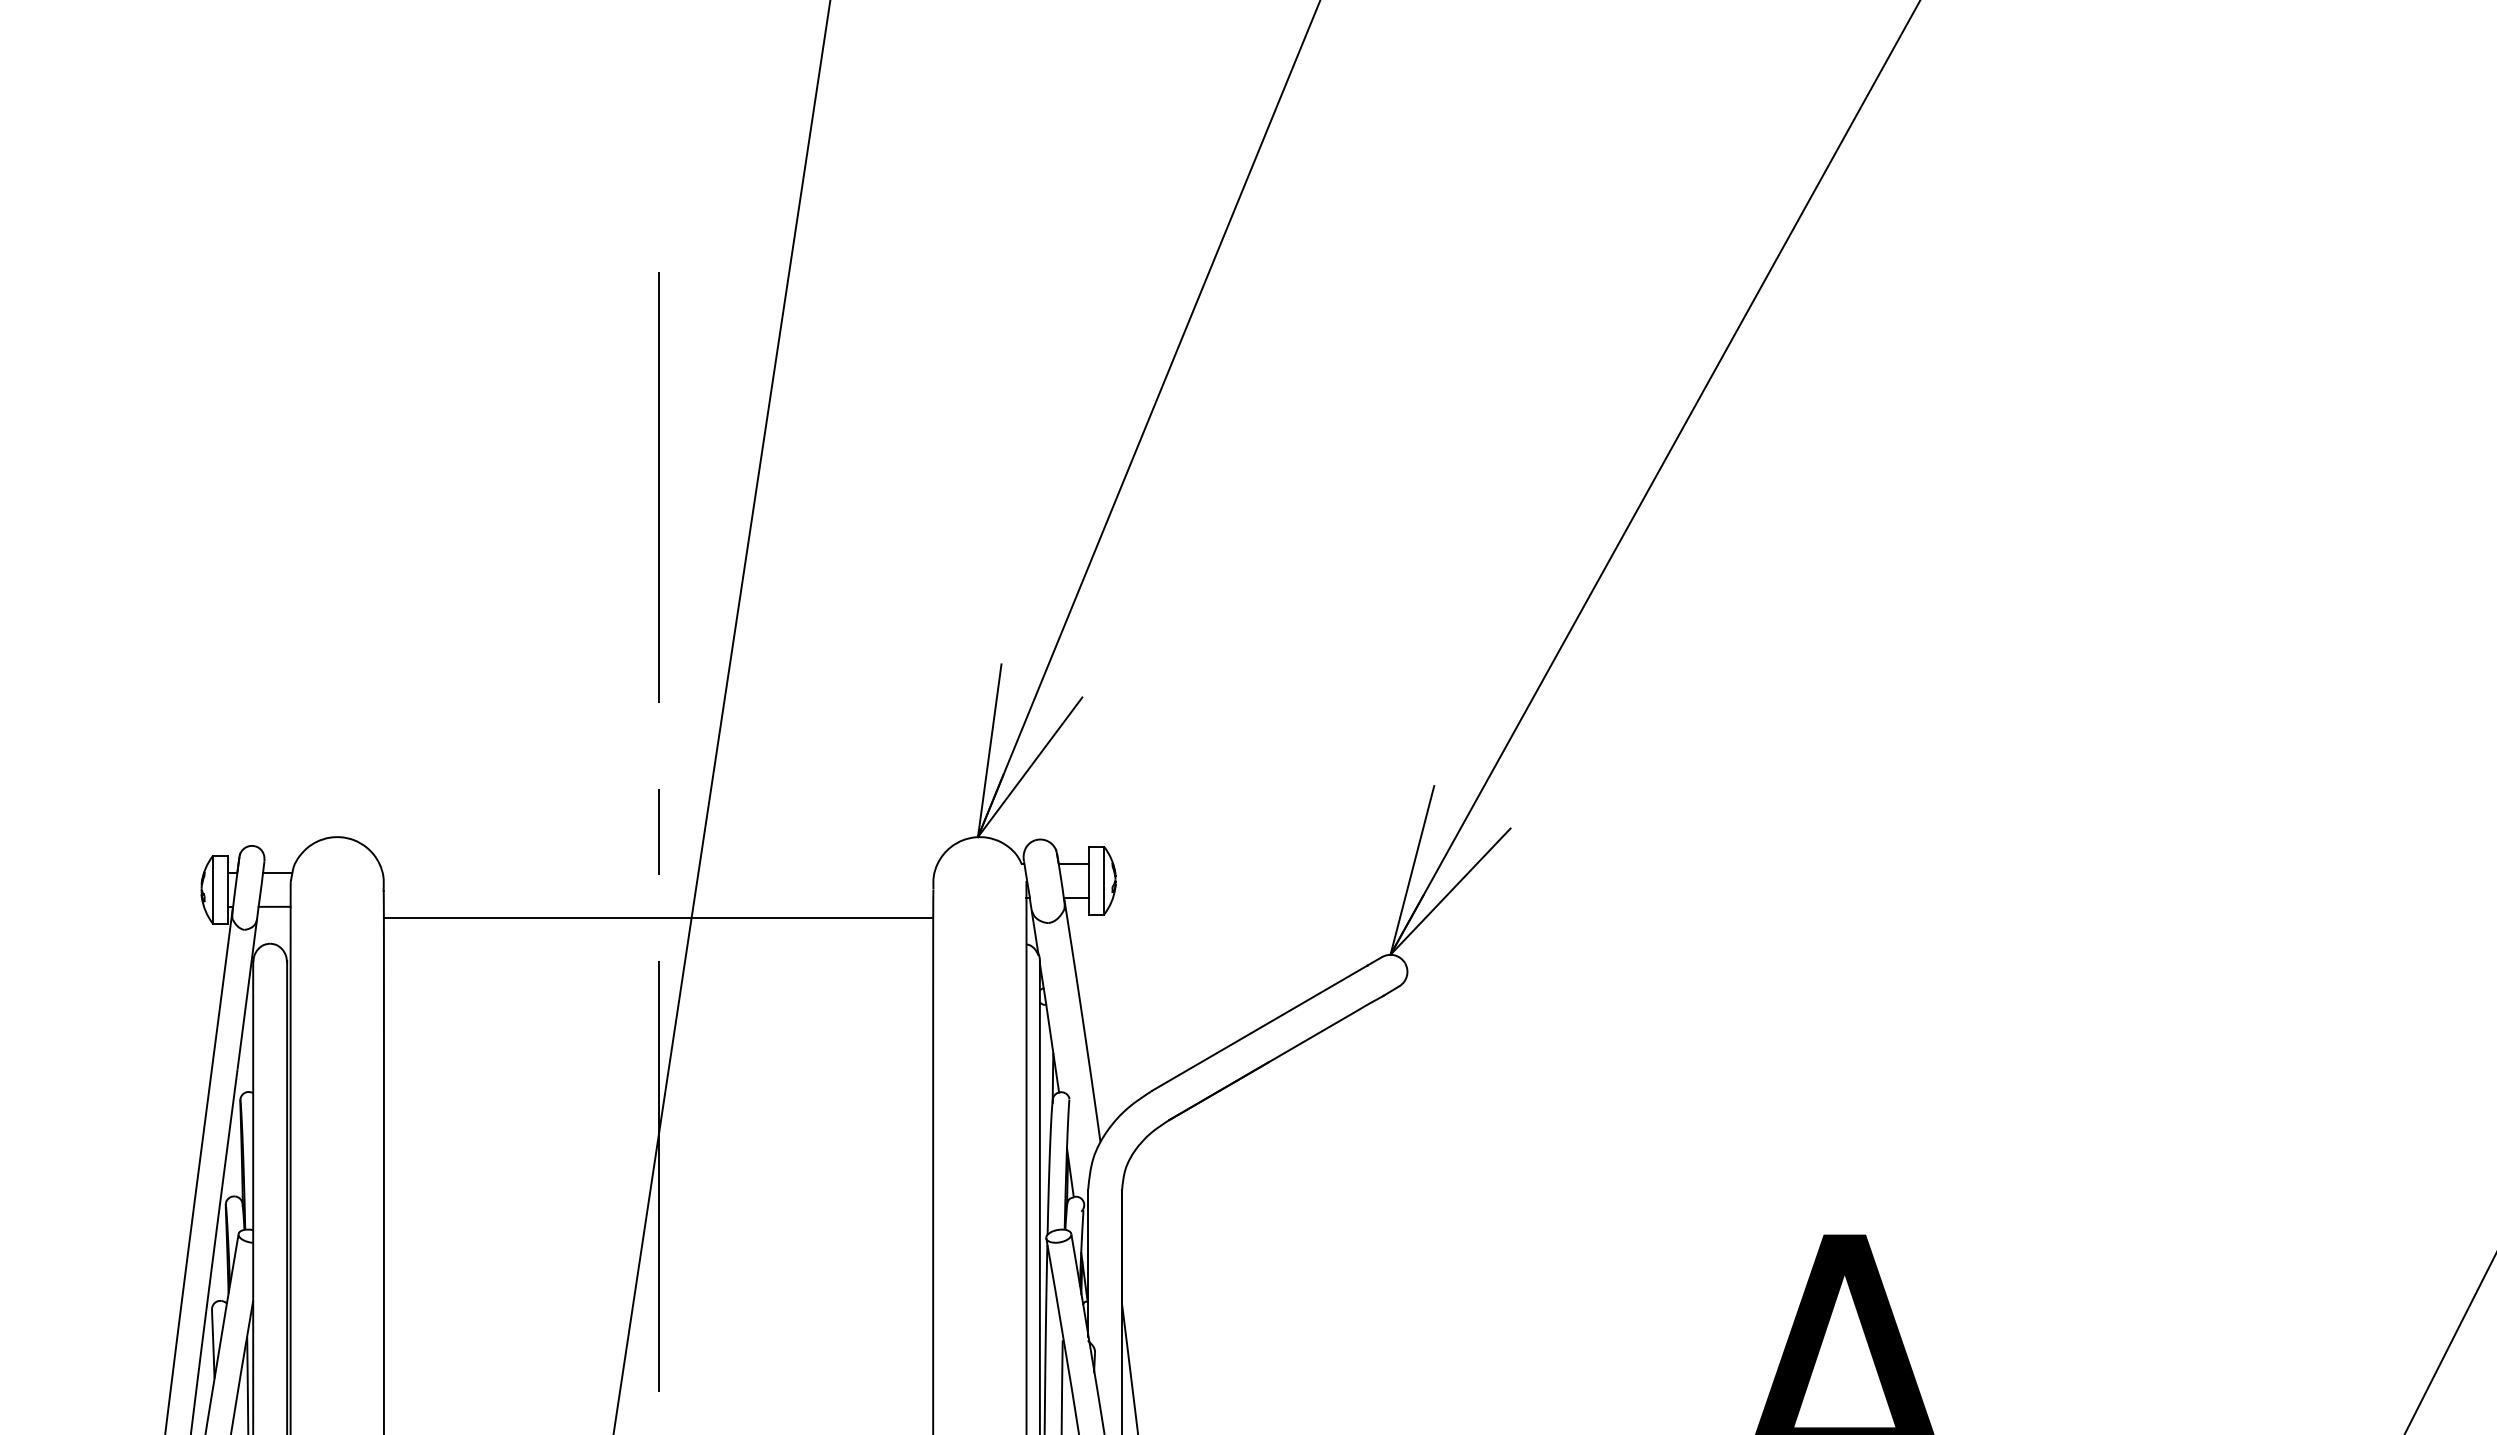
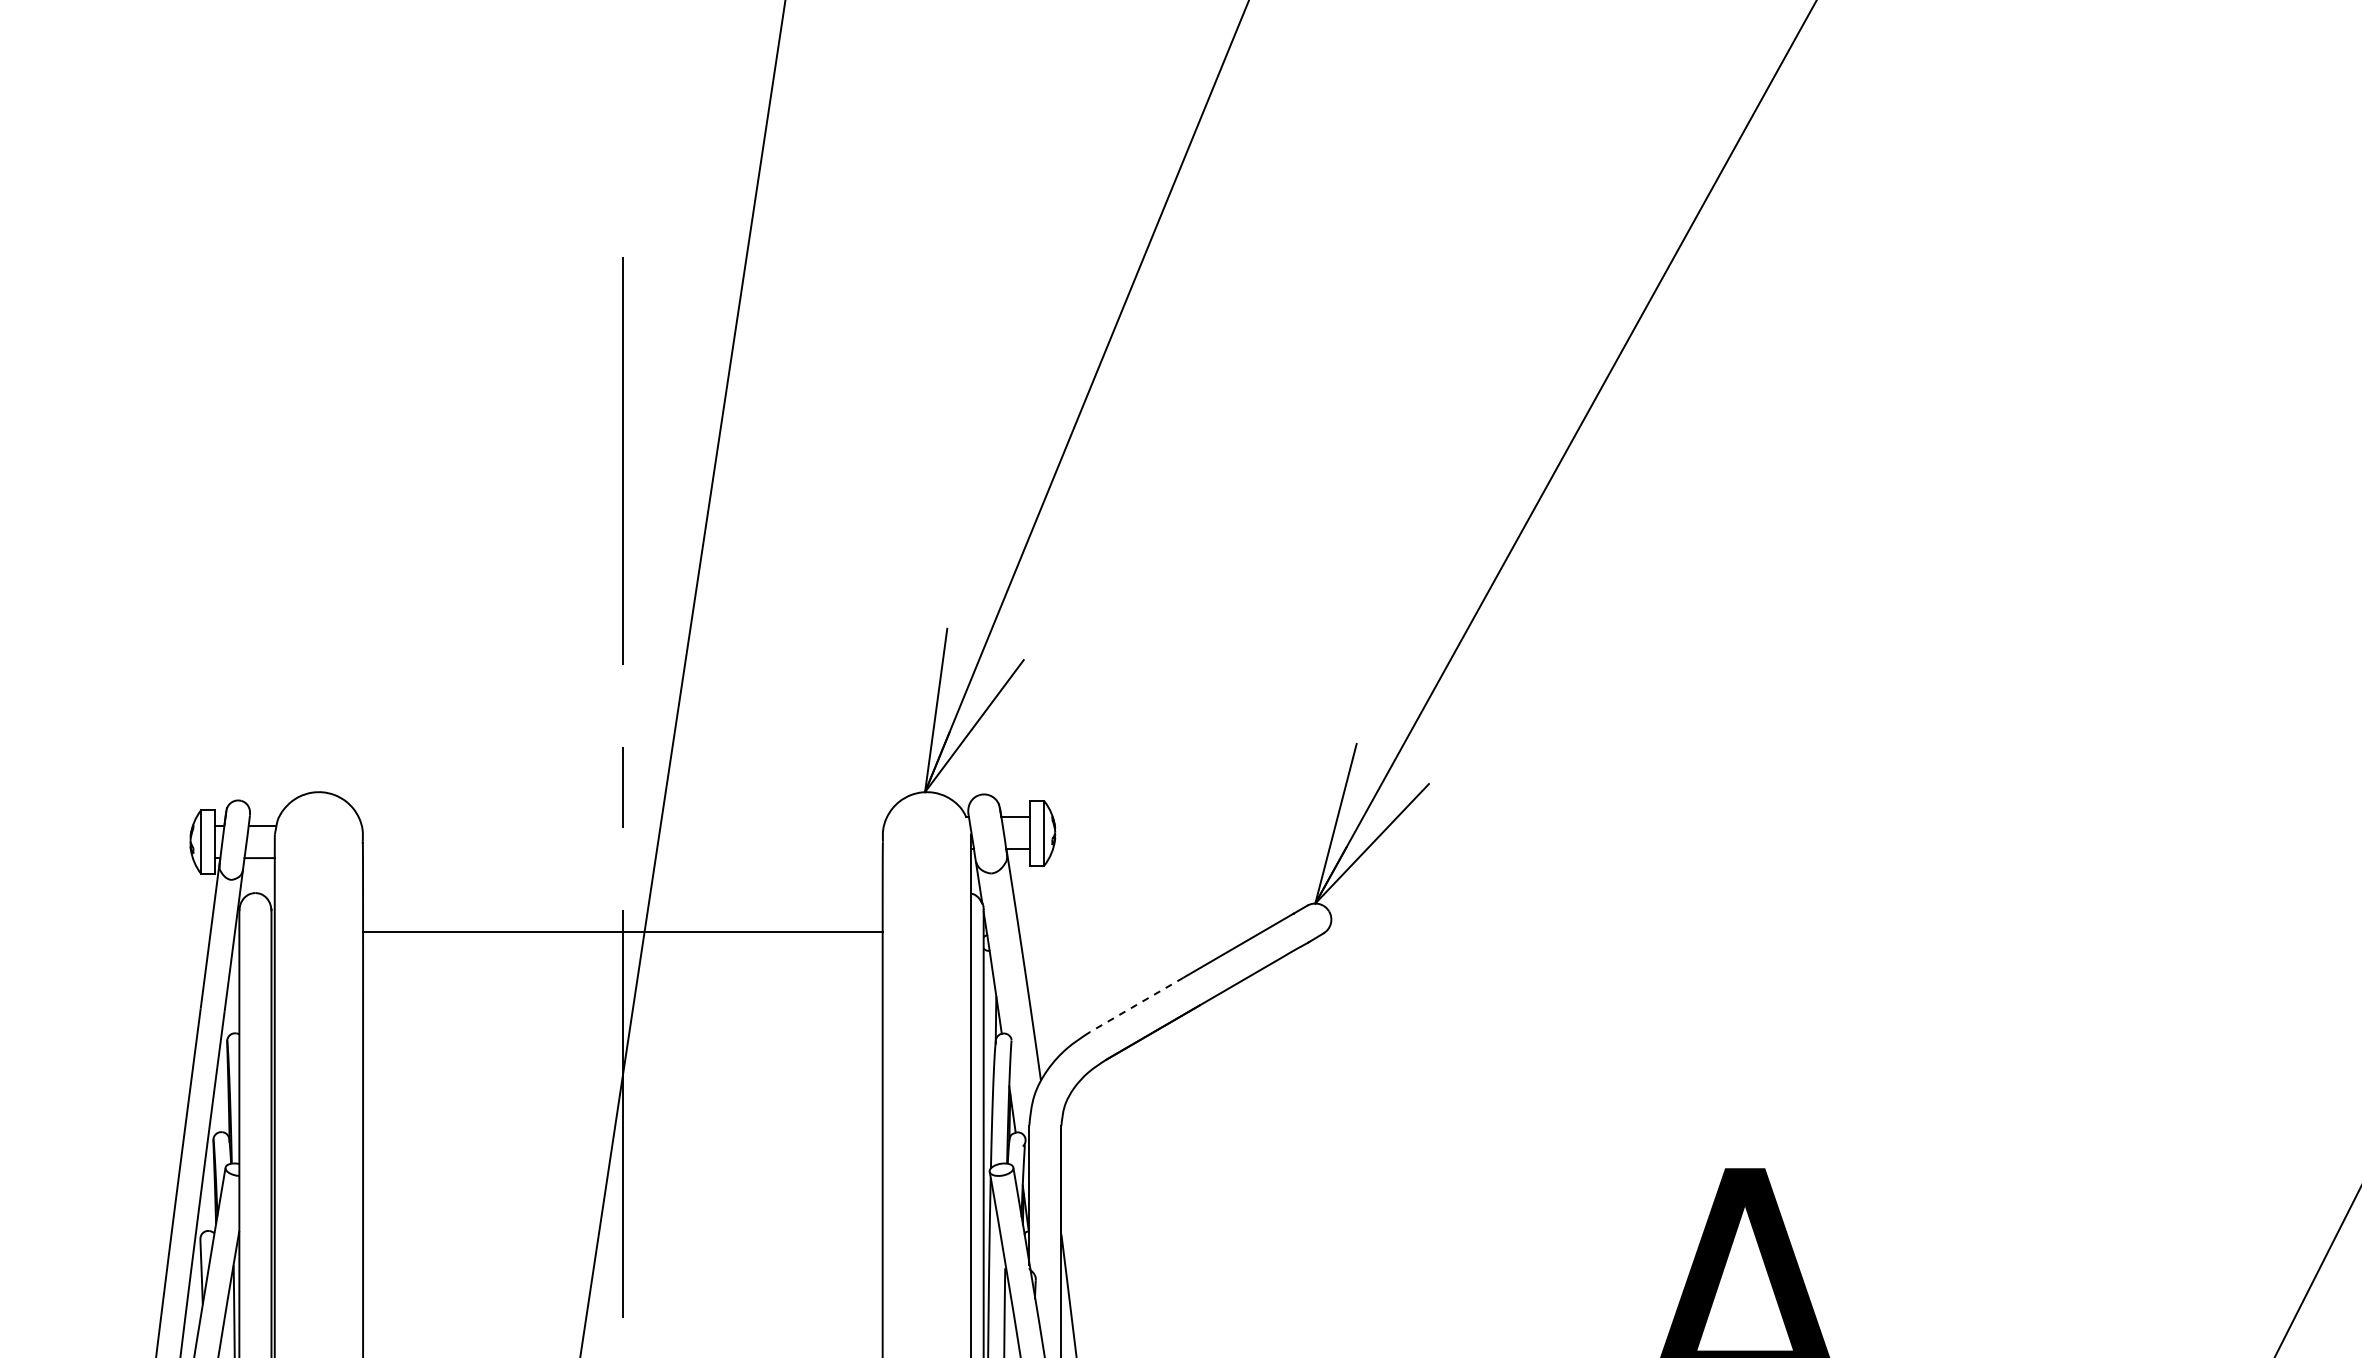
line: (658, 917) -> (622, 932), moved
line: (1201, 1061) -> (1136, 1004), solid -> dashed

